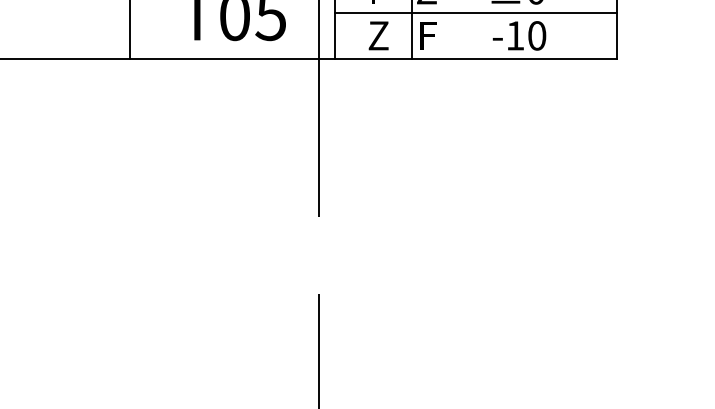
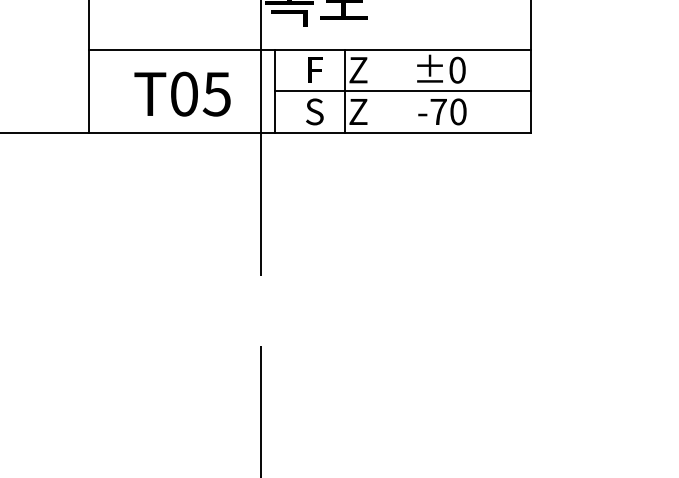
text: (378, 35) -> (314, 111), Z -> S
text: (426, 35) -> (358, 111), F -> Z
text: (515, 35) -> (438, 111), -10 -> -70

